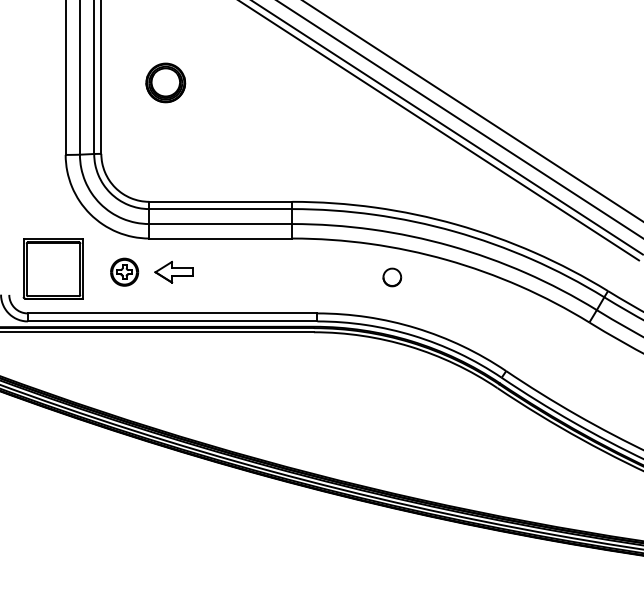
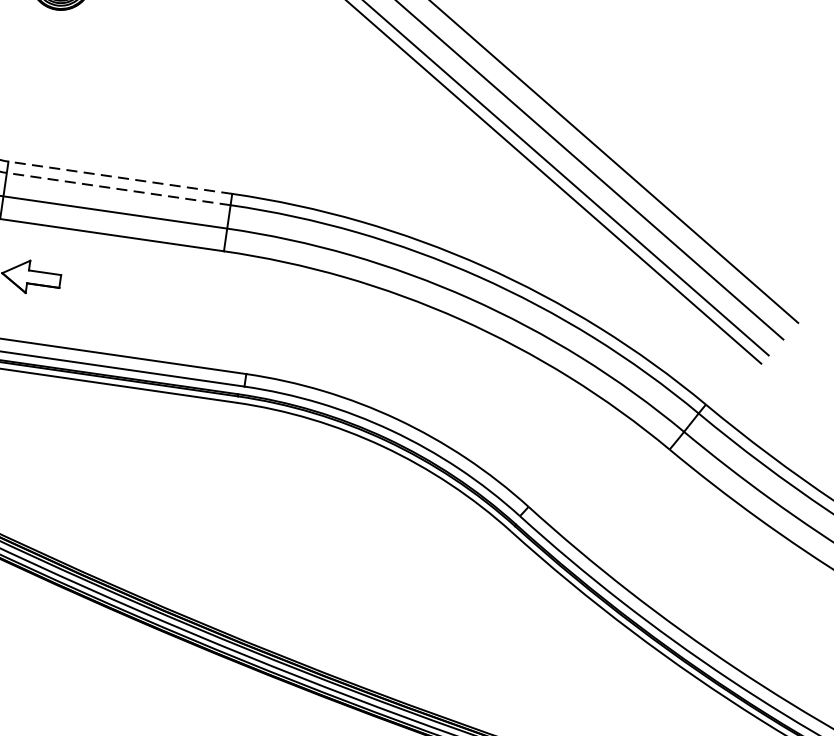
line: (220, 201) -> (119, 177), solid -> dashed
line: (220, 209) -> (118, 189), solid -> dashed
part: (392, 277) -> (371, 334), removed

